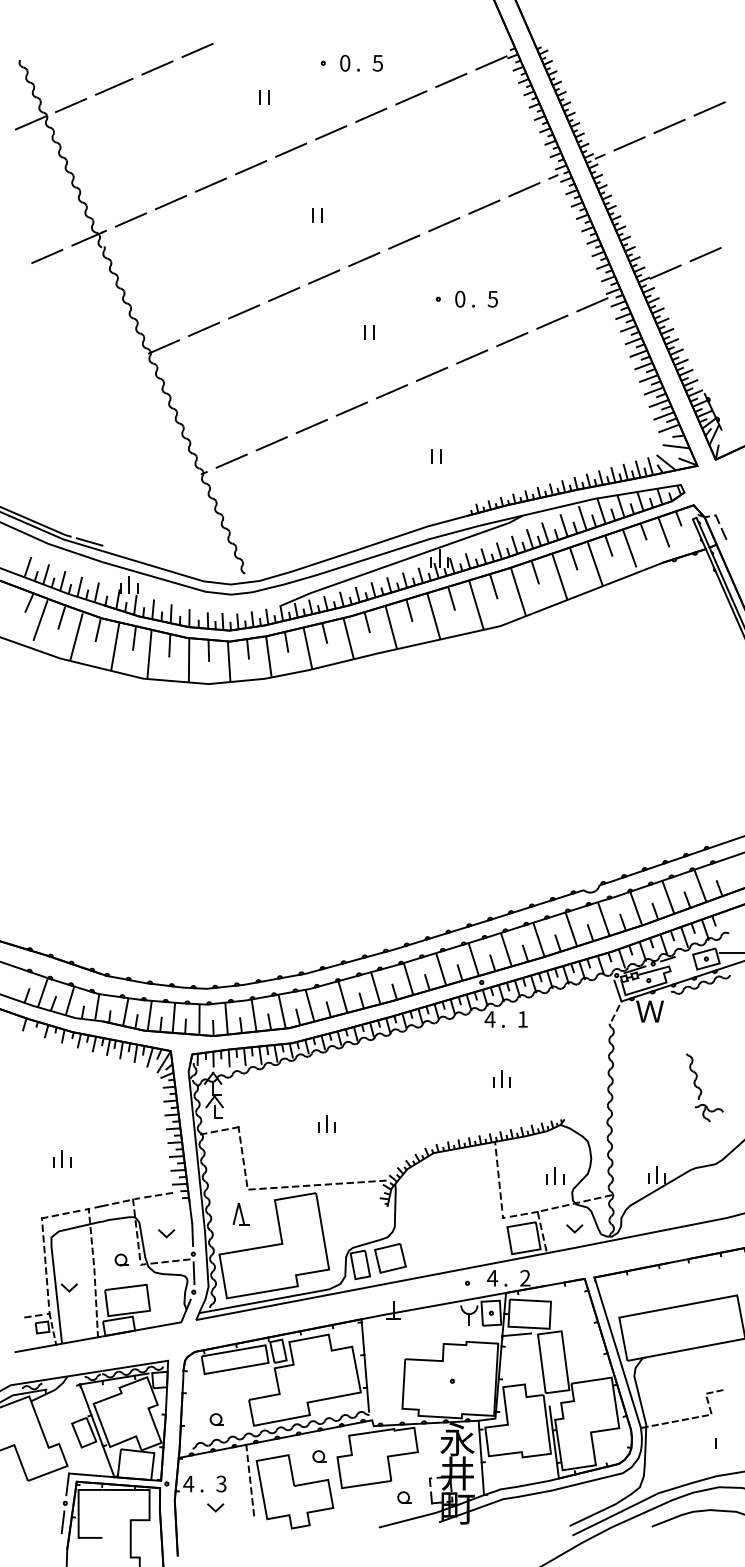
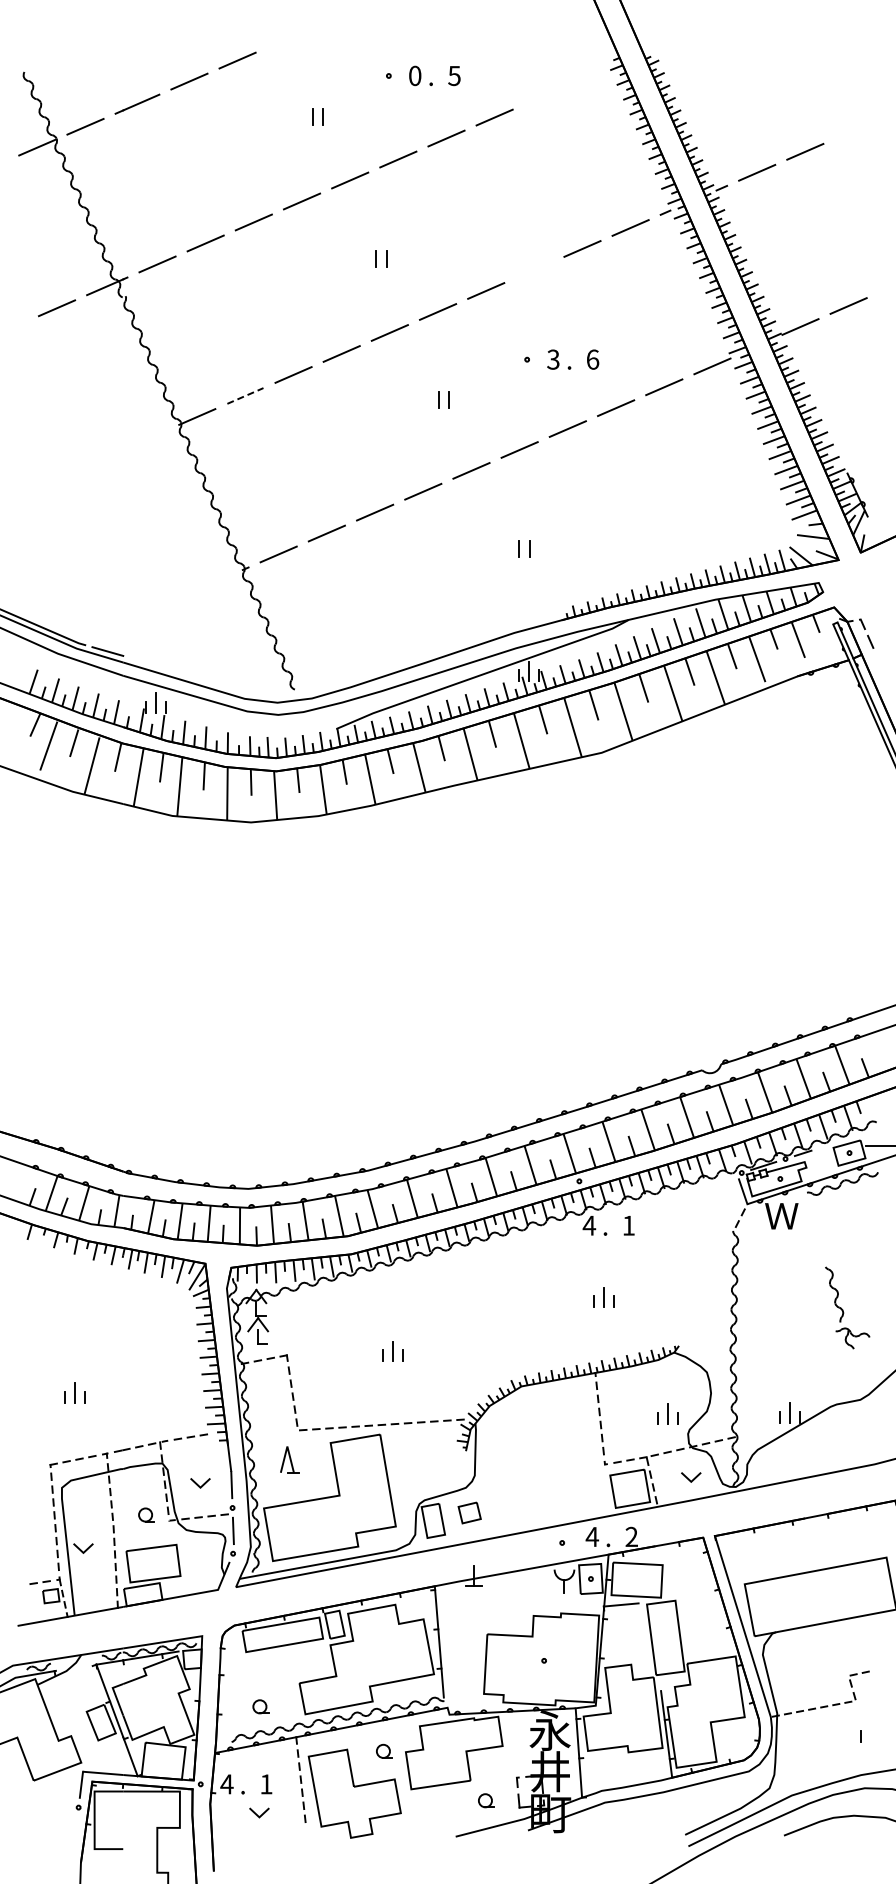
line: (491, 62) -> (590, 75), removed
line: (451, 80) -> (542, 96), removed
line: (709, 108) -> (853, 130), removed
line: (444, 224) -> (534, 269), removed
text: (460, 299) -> (553, 359), 0 -> 3
text: (492, 299) -> (592, 359), 5 -> 6
line: (204, 329) -> (245, 395), solid -> dashed
part: (390, 1257) -> (469, 1512), size x0.6
text: (221, 1484) -> (266, 1784), 3 -> 1
line: (62, 1522) -> (75, 1830), removed

